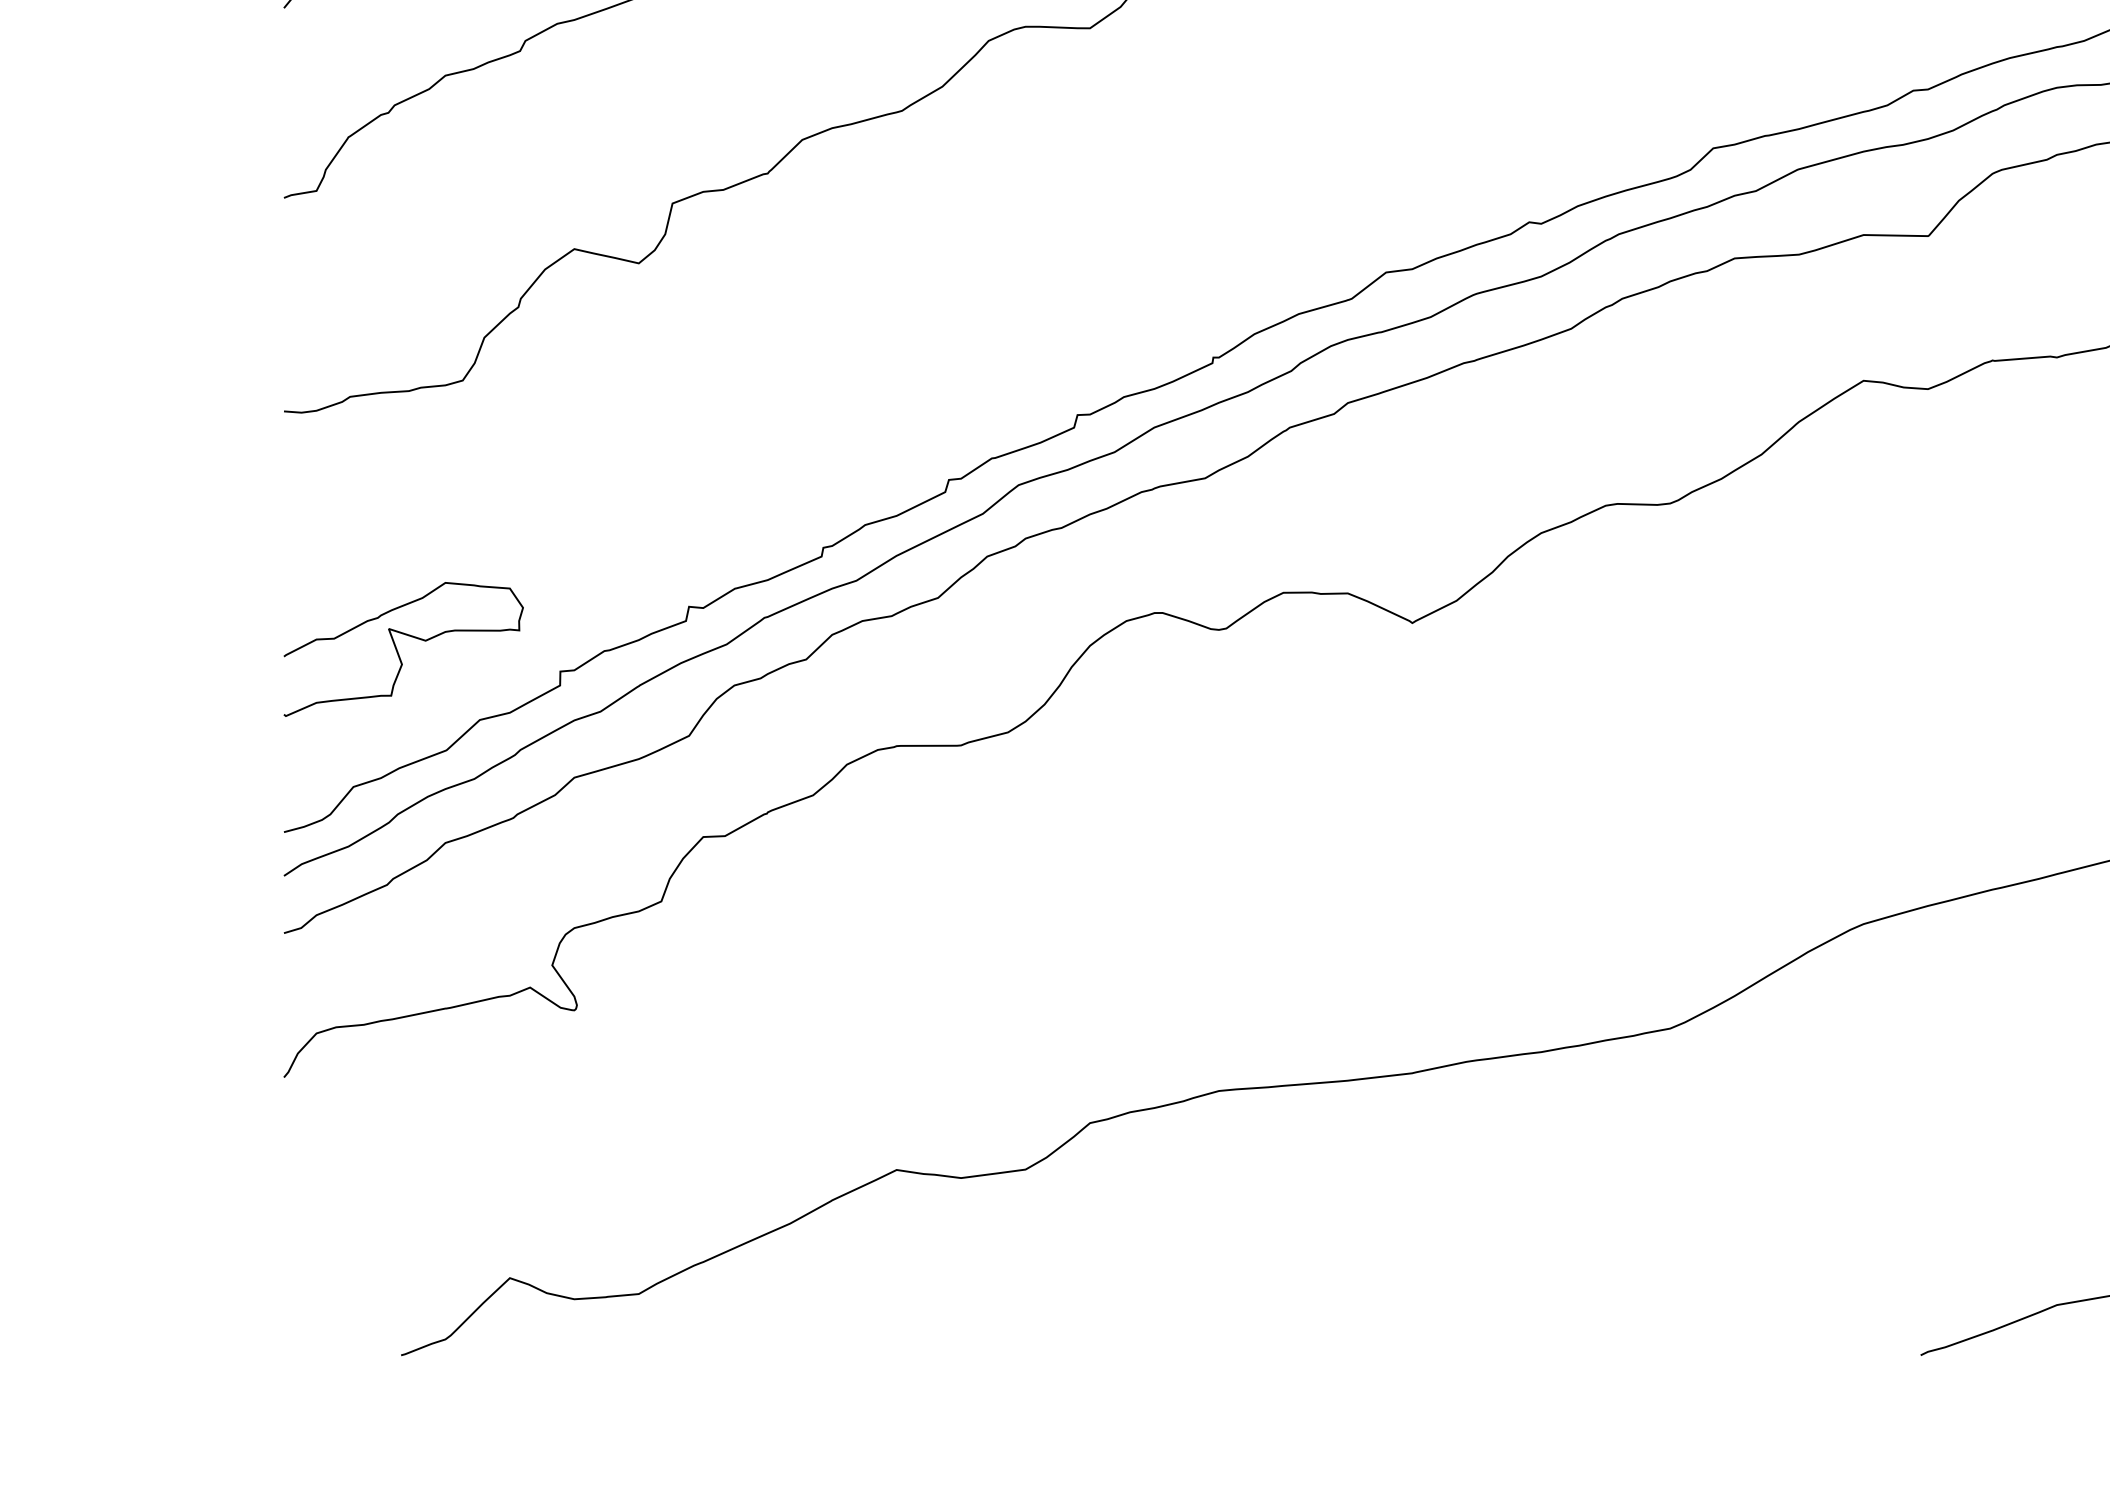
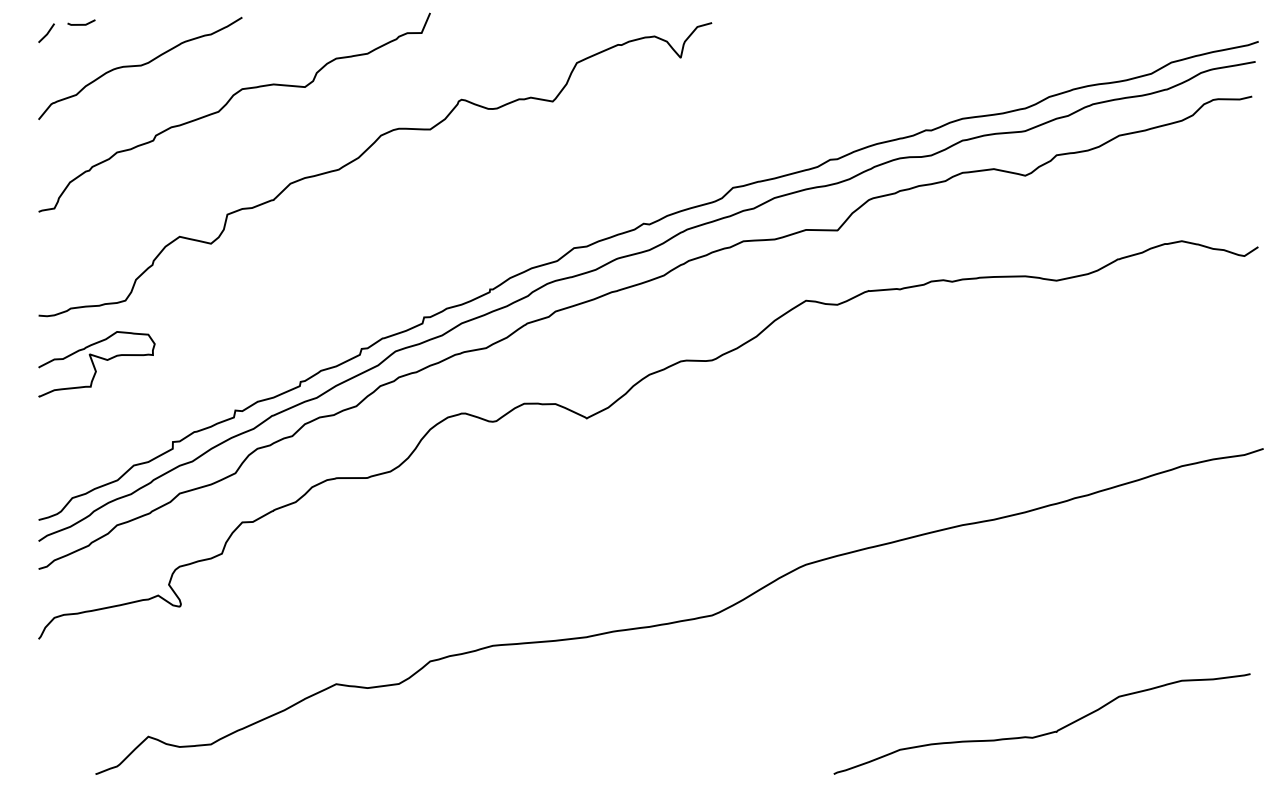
curve: (398, 649) -> (94, 364), moved

